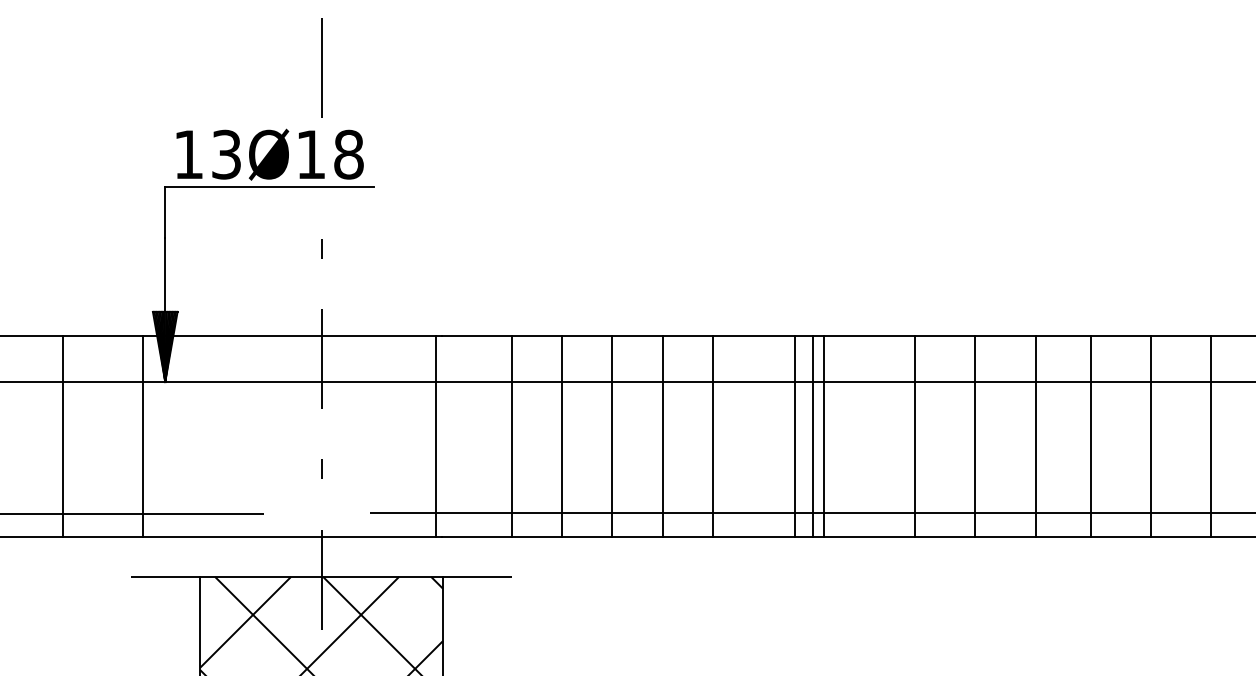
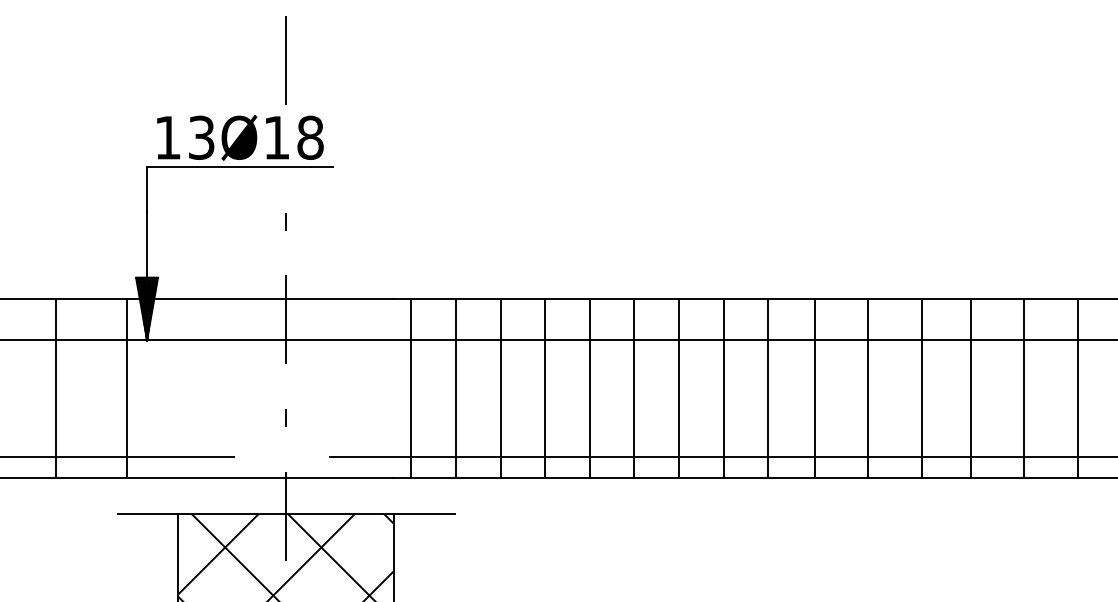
line: (436, 436) -> (411, 388), moved
line: (795, 436) -> (679, 388), moved
line: (824, 436) -> (768, 388), moved

